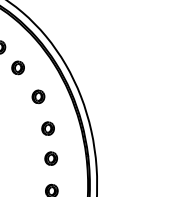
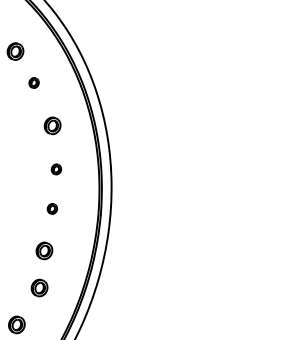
part: (17, 67) -> (33, 82), size x0.6
part: (48, 128) -> (56, 169), size x0.6
part: (51, 158) -> (52, 208), size x0.6

